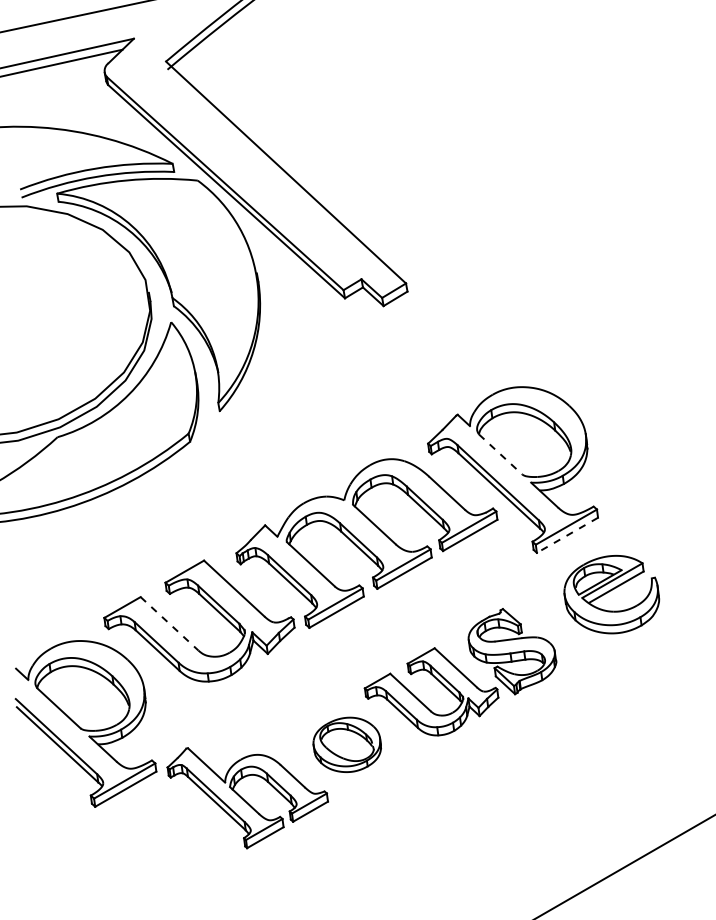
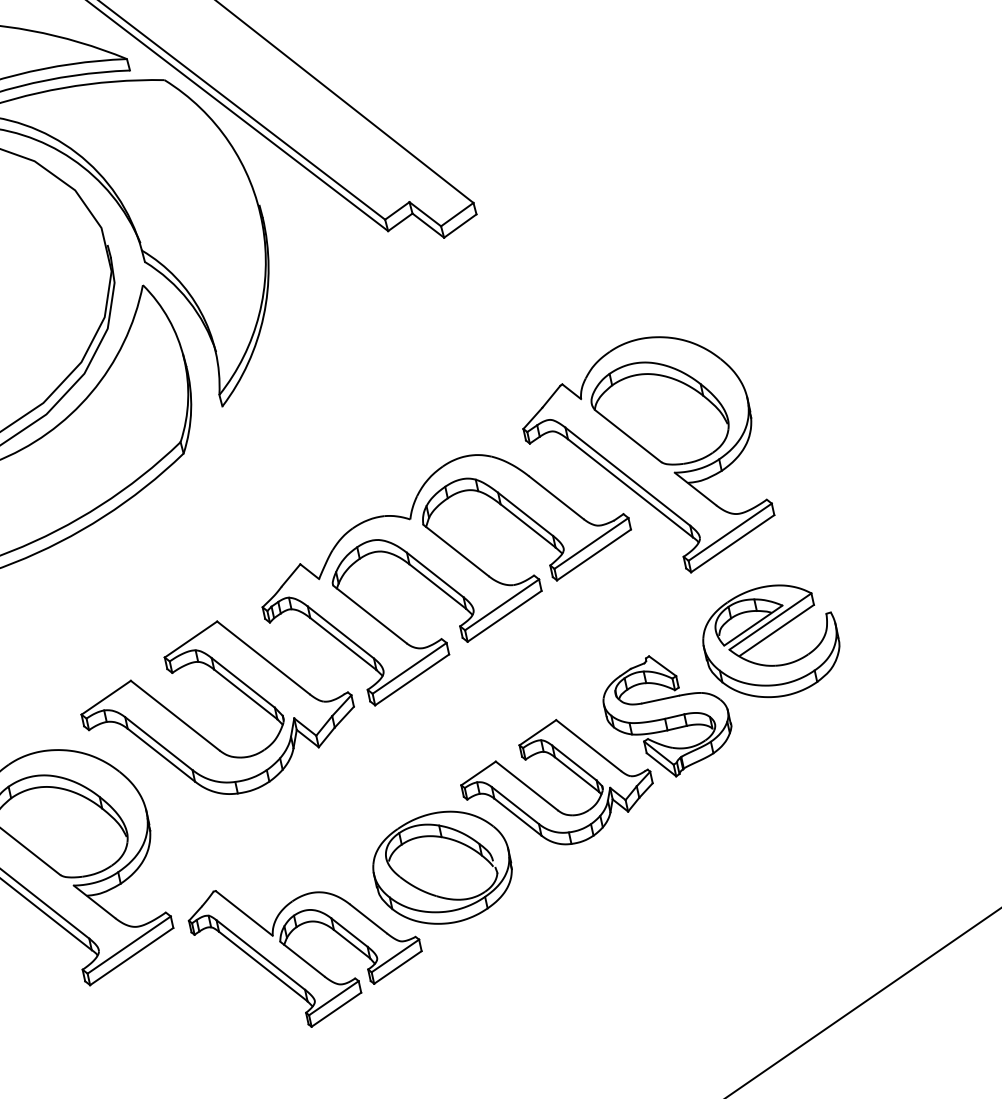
line: (501, 454) -> (629, 435), dashed -> solid
line: (567, 535) -> (732, 543), dashed -> solid
part: (611, 594) -> (770, 641), moved
line: (169, 624) -> (175, 716), dashed -> solid
part: (347, 744) -> (442, 867), size x1.43

